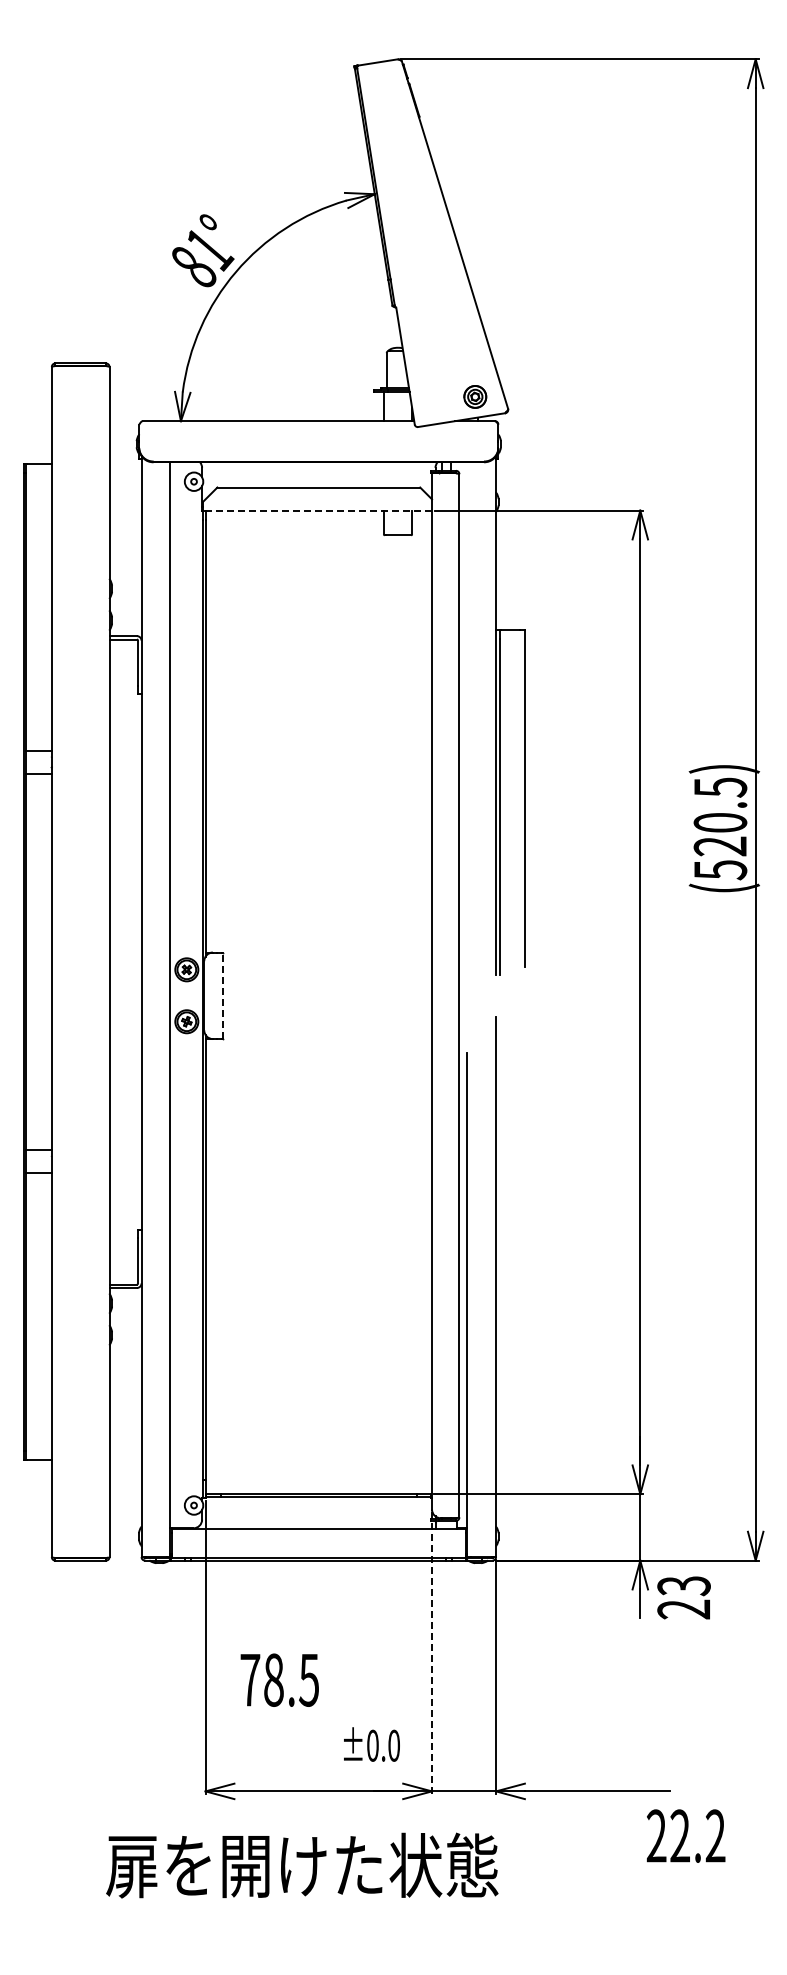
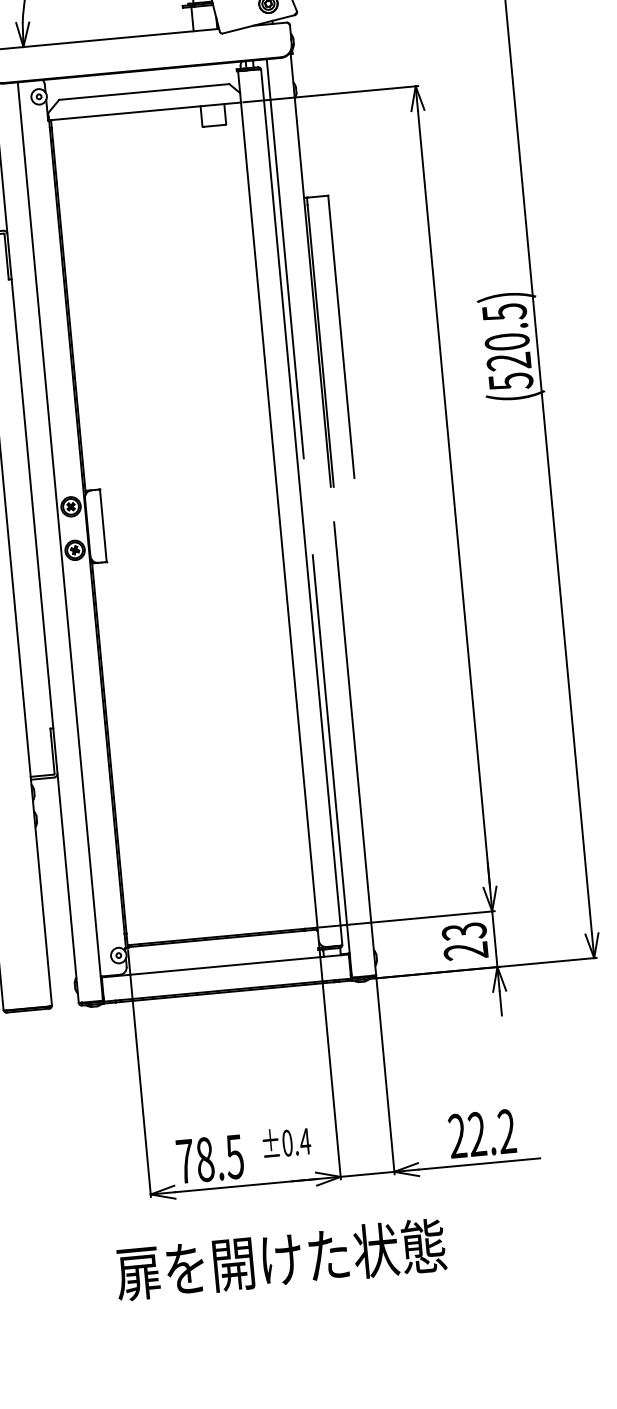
line: (317, 510) -> (144, 111), dashed -> solid
line: (467, 700) -> (285, 259), added
line: (222, 995) -> (102, 525), dashed -> solid
text: (683, 1597) -> (464, 941), moved
line: (432, 1653) -> (330, 1061), dashed -> solid
text: (279, 1679) -> (209, 1158), moved
text: (393, 1745) -> (304, 1141), ±0.0 -> ±0.4
text: (685, 1835) -> (481, 1133), moved
text: (302, 1865) -> (281, 1259), moved

